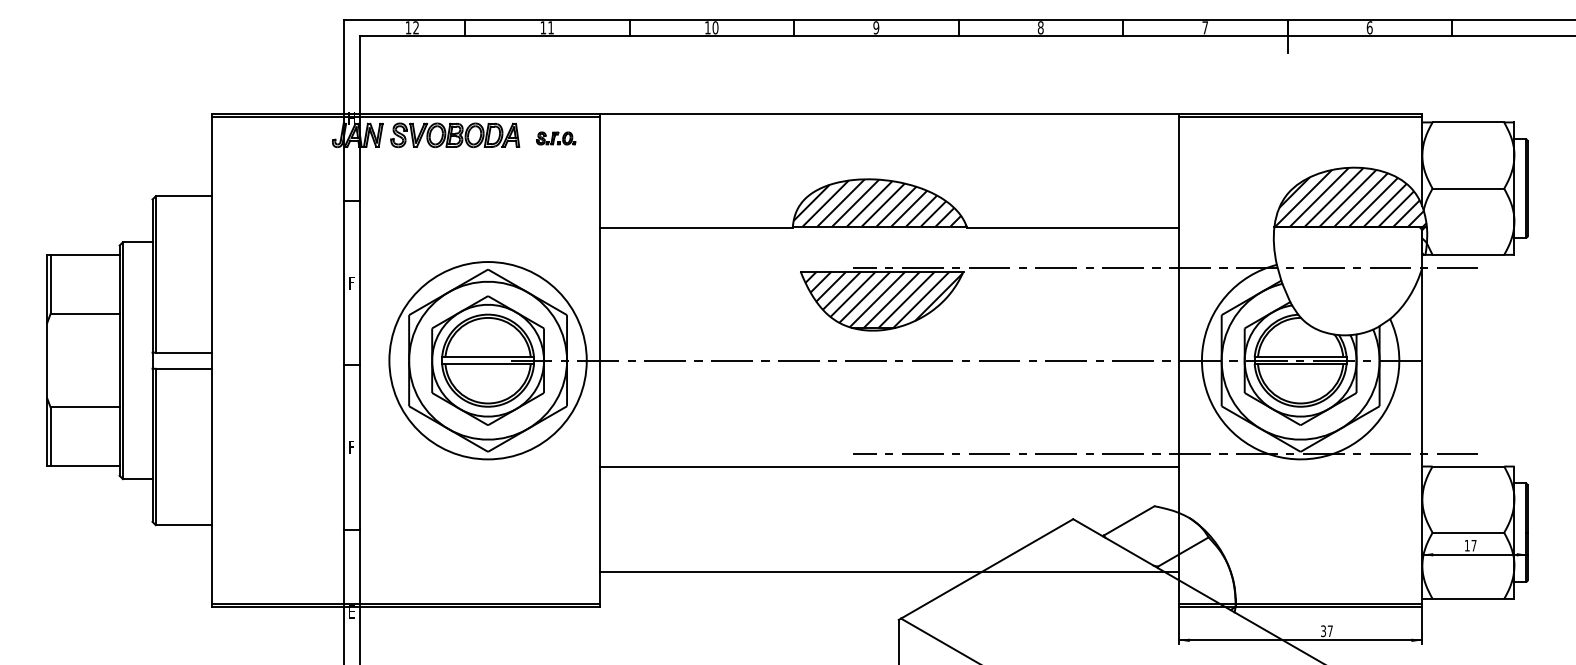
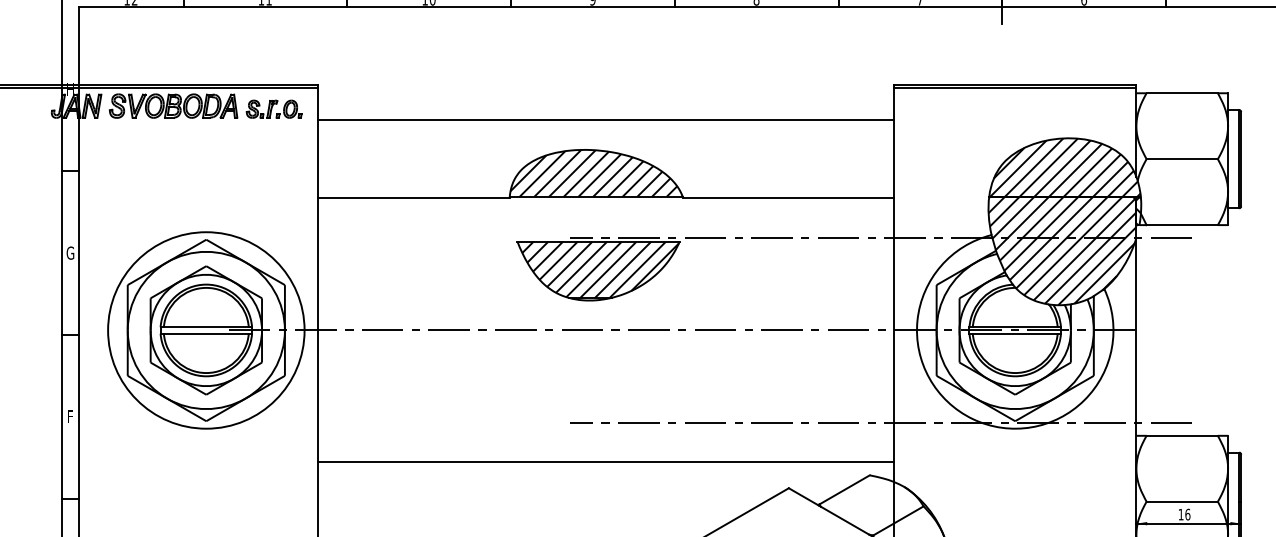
line: (888, 114) -> (604, 120), moved
part: (555, 138) -> (273, 109), size x1.43
hatch: (1347, 280) -> (1061, 250), added
text: (351, 282) -> (70, 252), F -> G
line: (888, 467) -> (604, 462), moved
text: (1473, 545) -> (1187, 514), 17 -> 16

